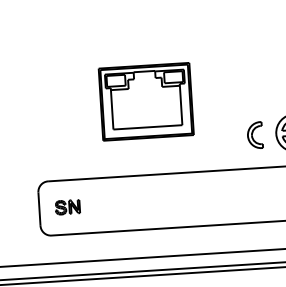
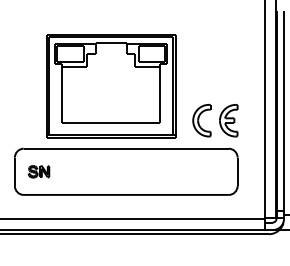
part: (146, 101) -> (111, 86), size x1.67
part: (254, 135) -> (201, 120), size x1.43

